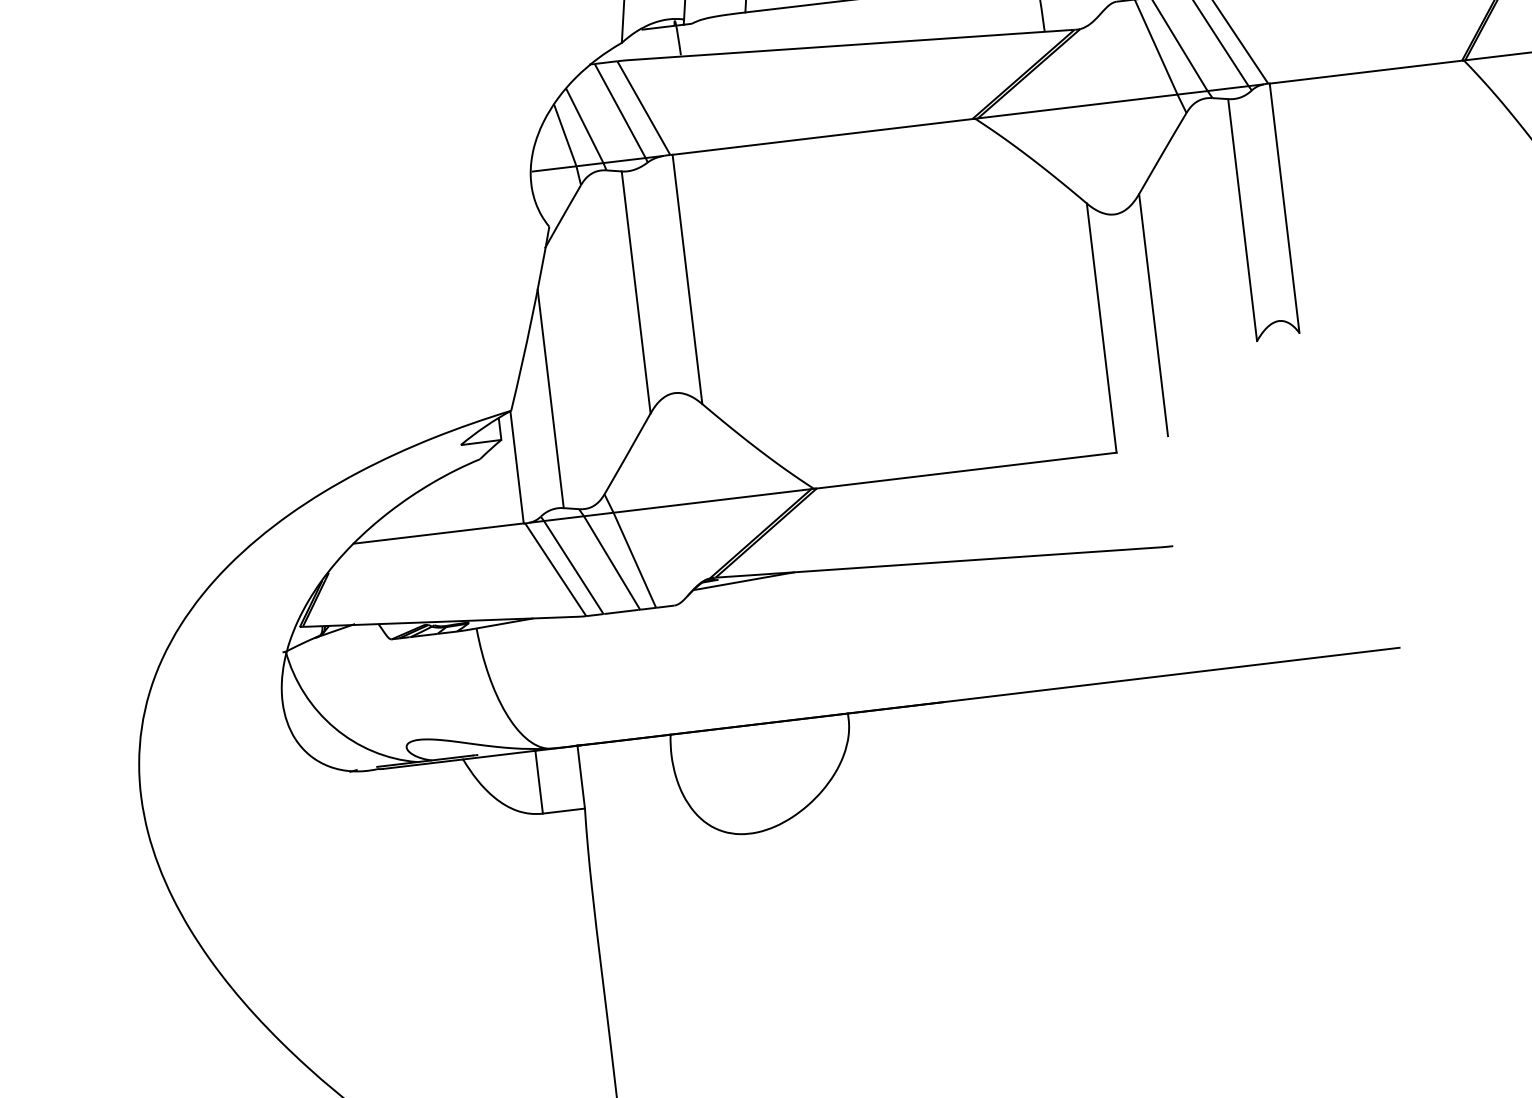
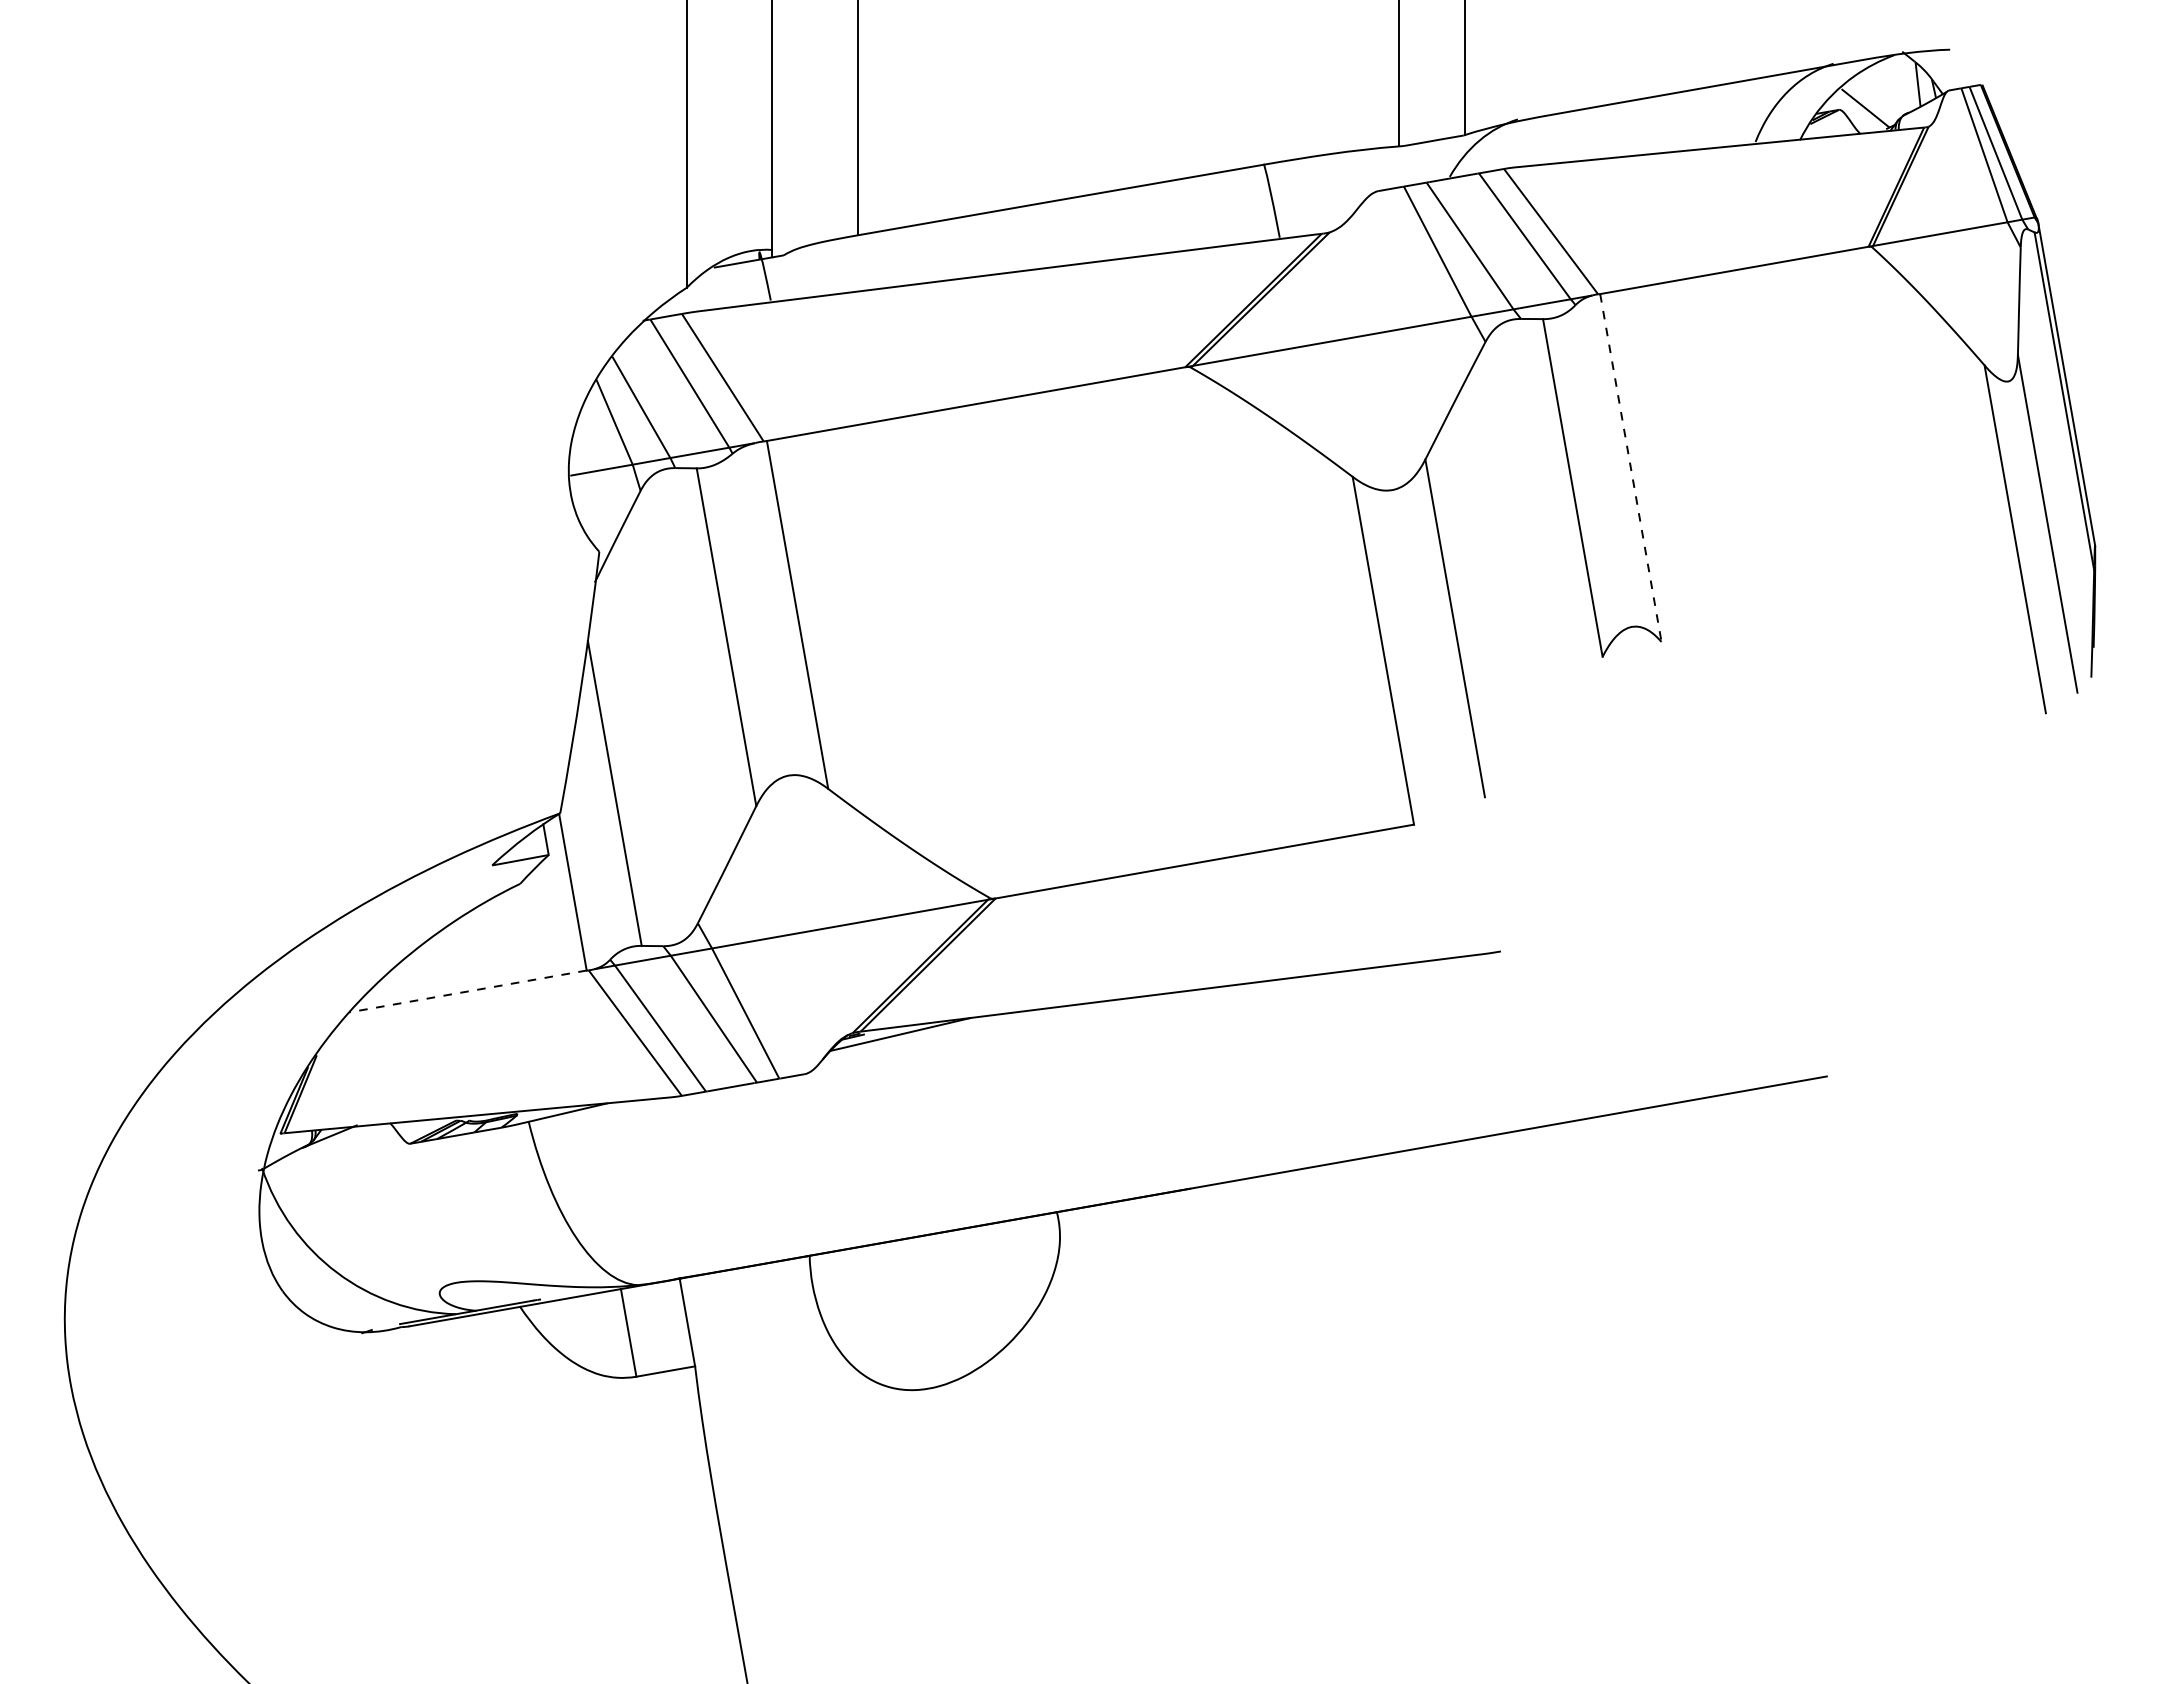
line: (1284, 208) -> (1630, 468), solid -> dashed
line: (439, 533) -> (468, 991), solid -> dashed

